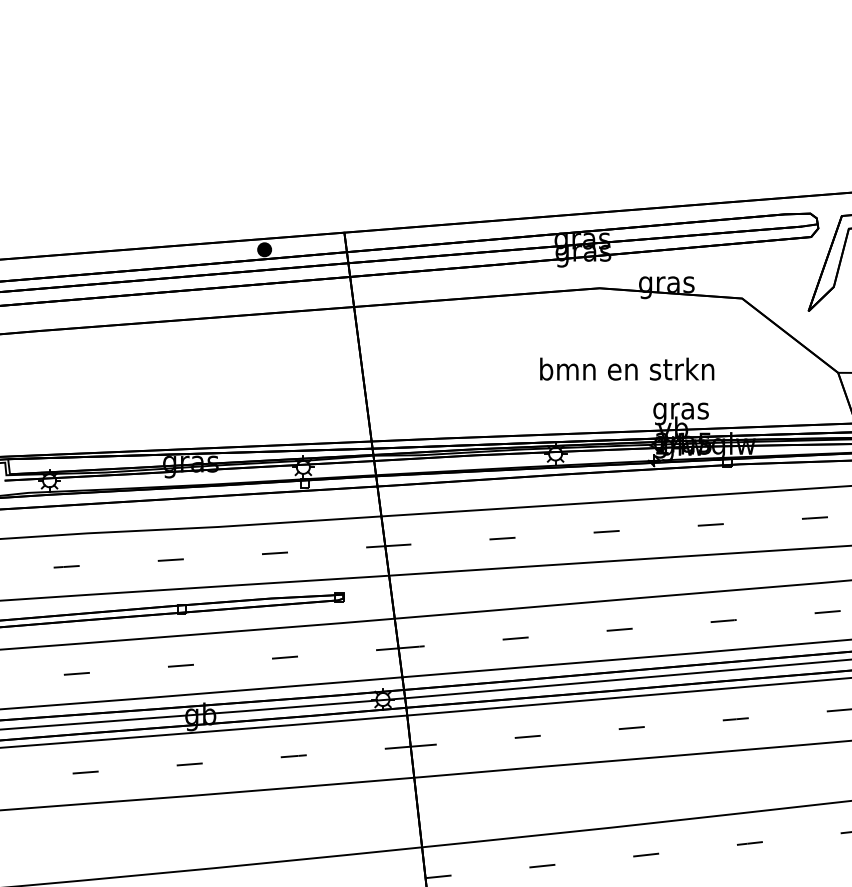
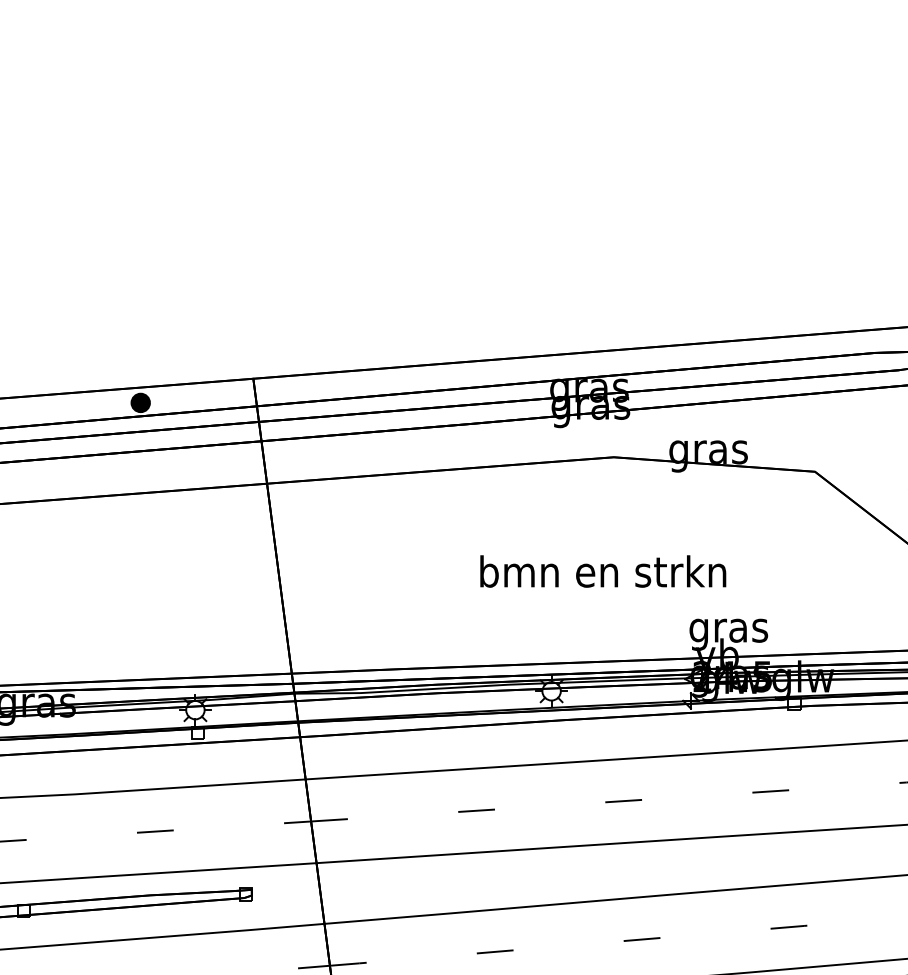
text: (627, 368) -> (603, 570), moved

